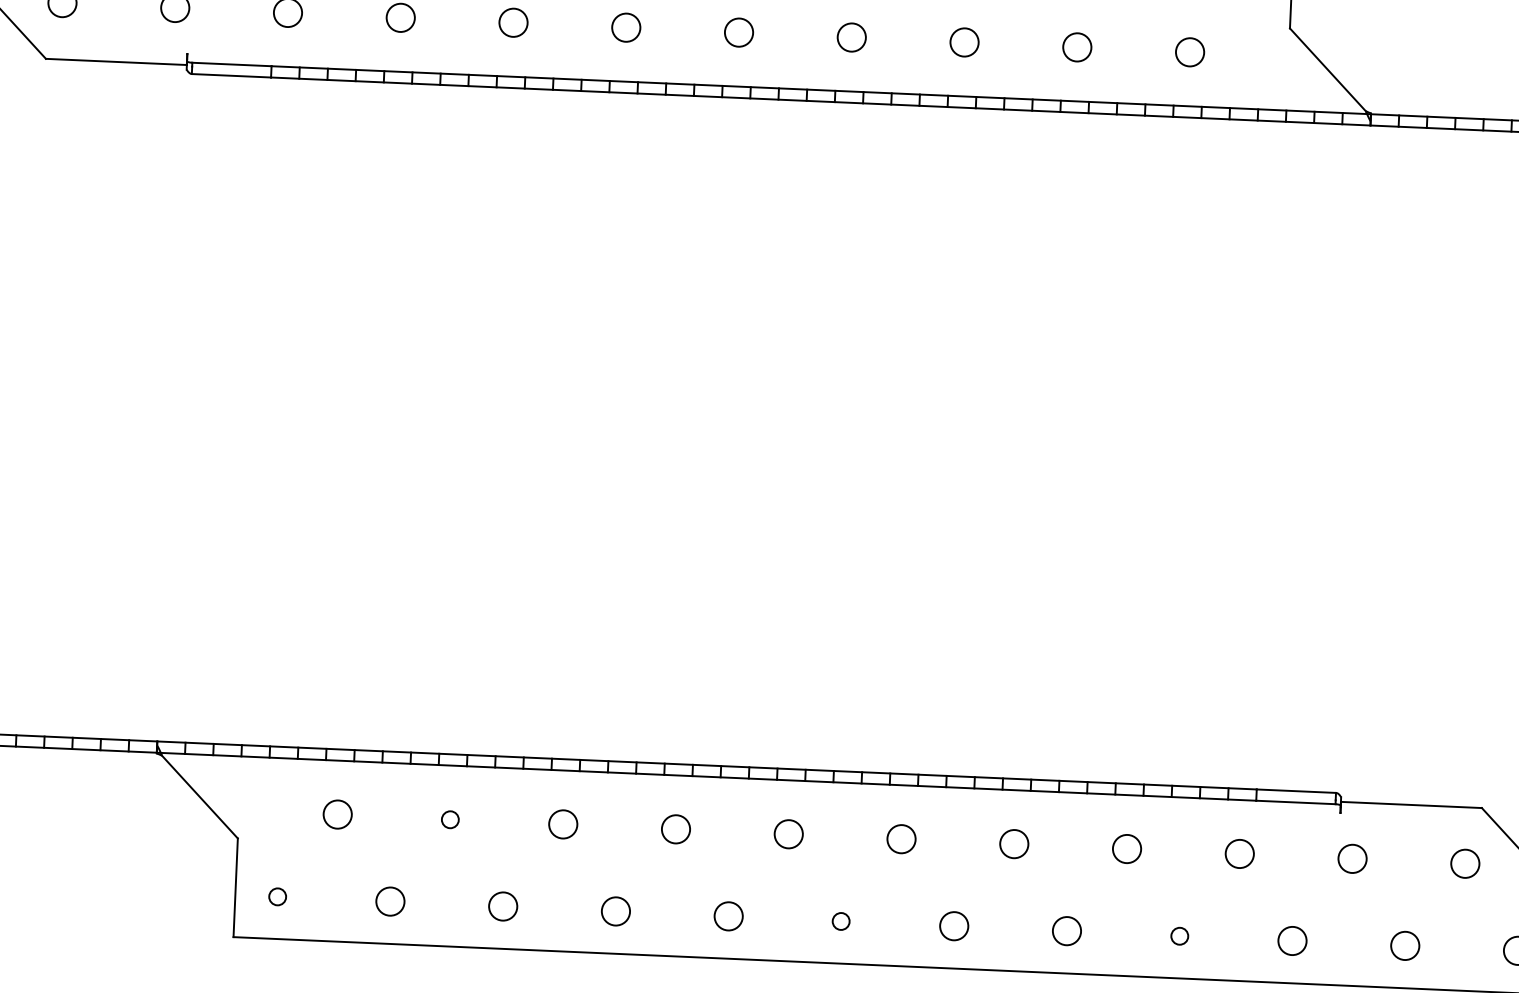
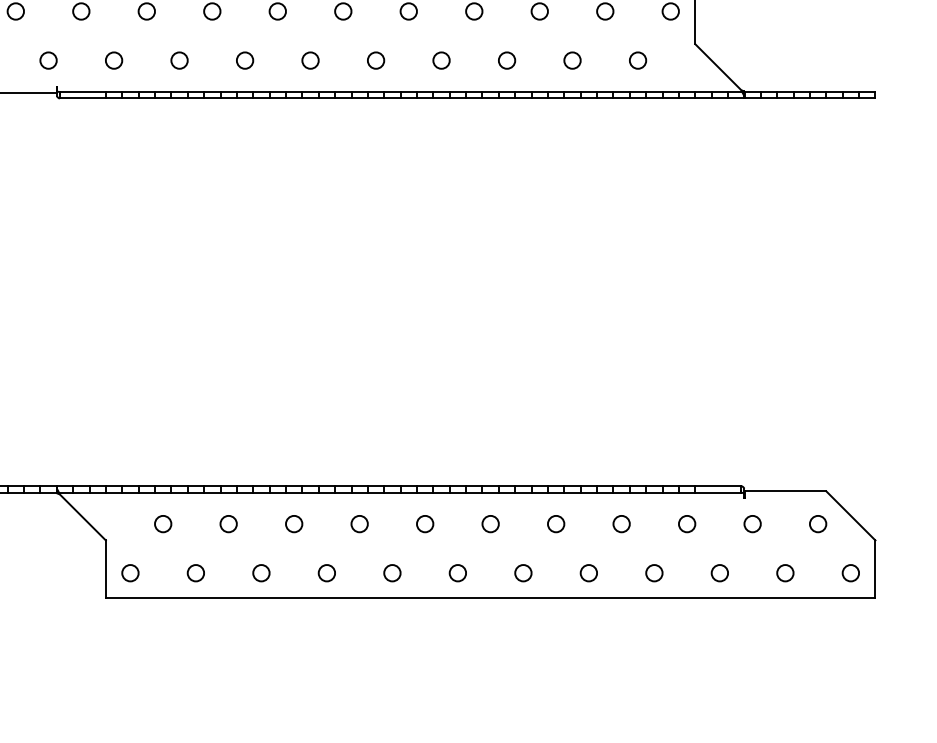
circle: (450, 820) -> (228, 524), size x1.67
circle: (277, 897) -> (130, 573), size x1.67
circle: (840, 921) -> (457, 573), size x1.67
circle: (1179, 936) -> (654, 573), size x1.67

